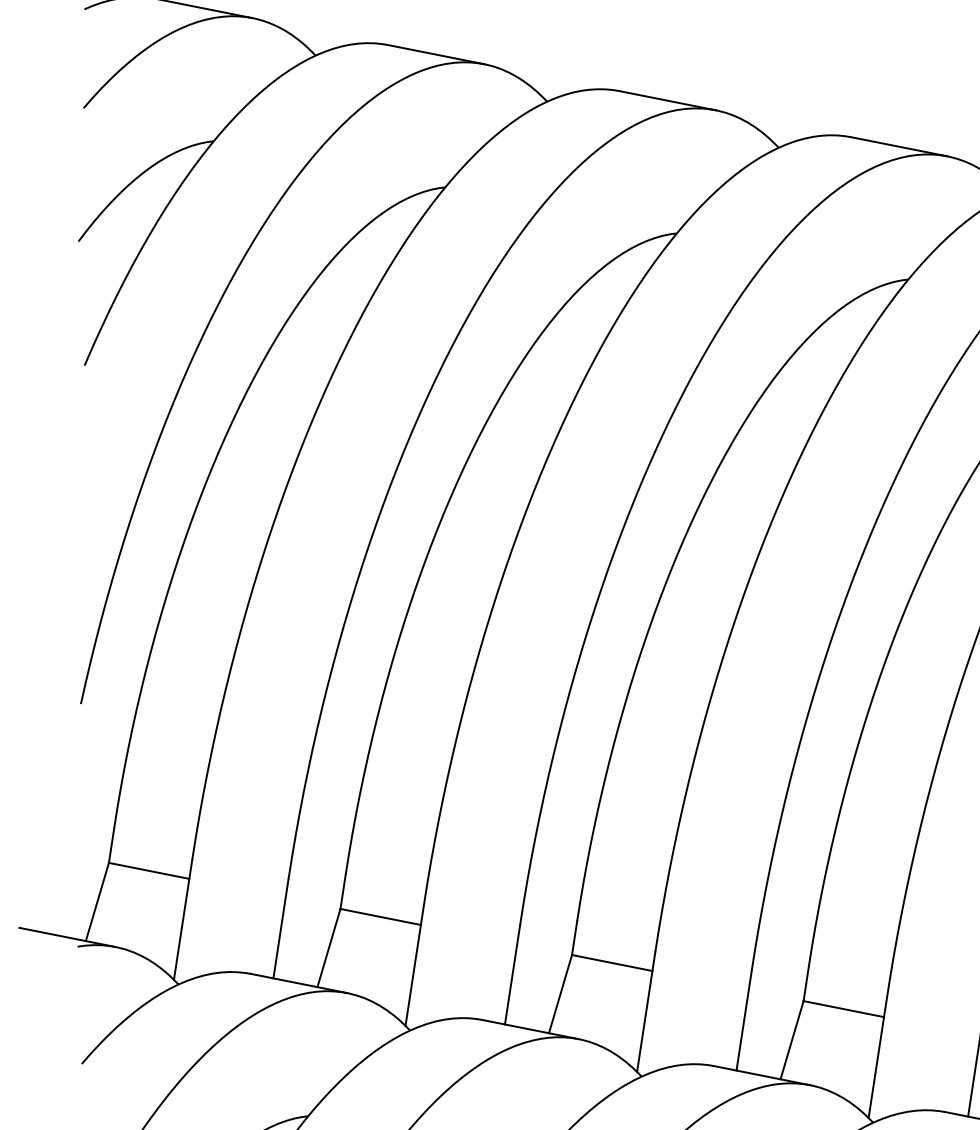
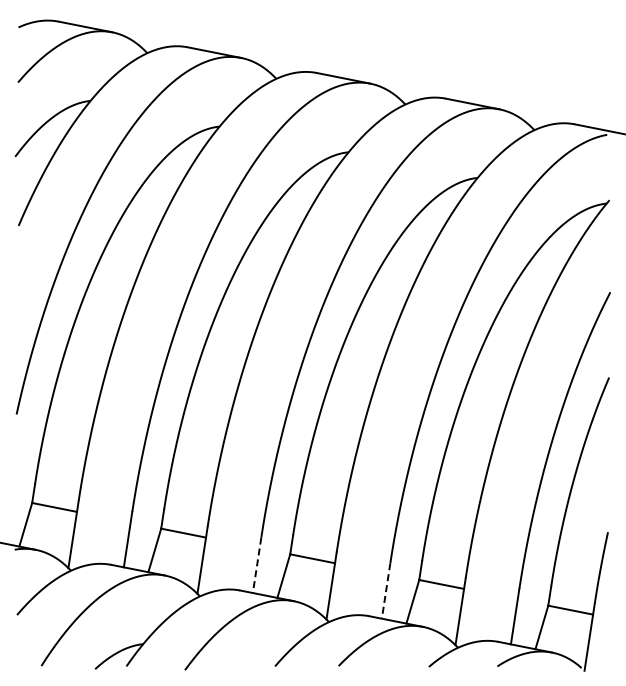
line: (513, 975) -> (257, 565), solid -> dashed
line: (744, 1021) -> (386, 591), solid -> dashed

